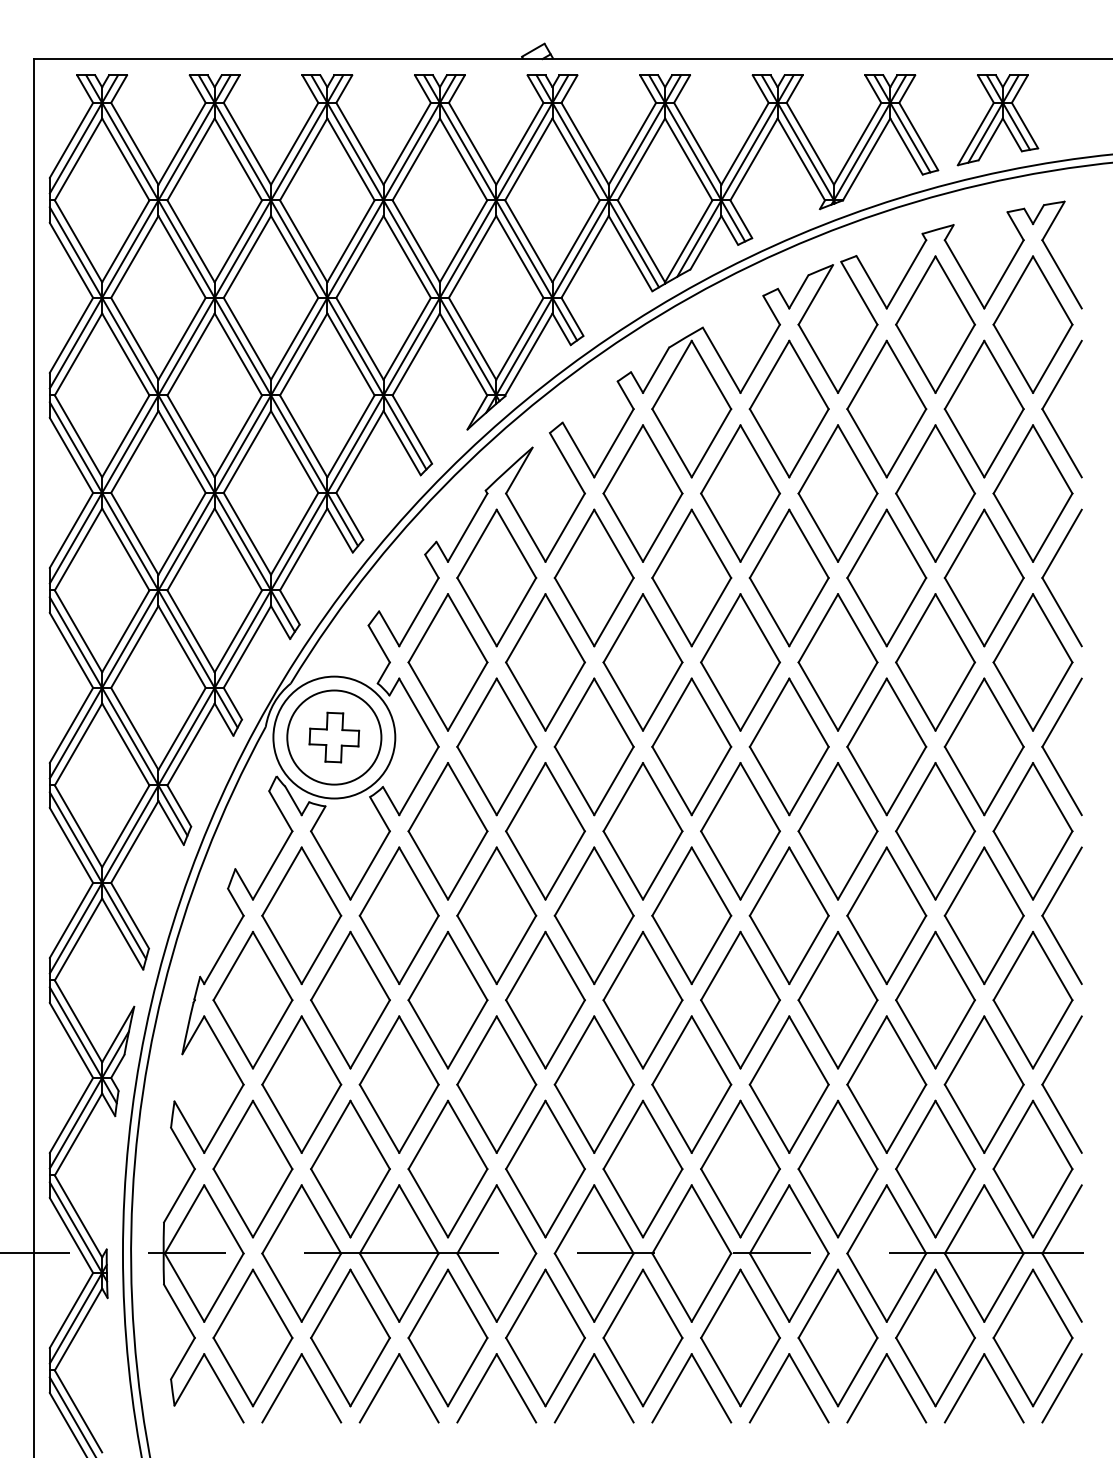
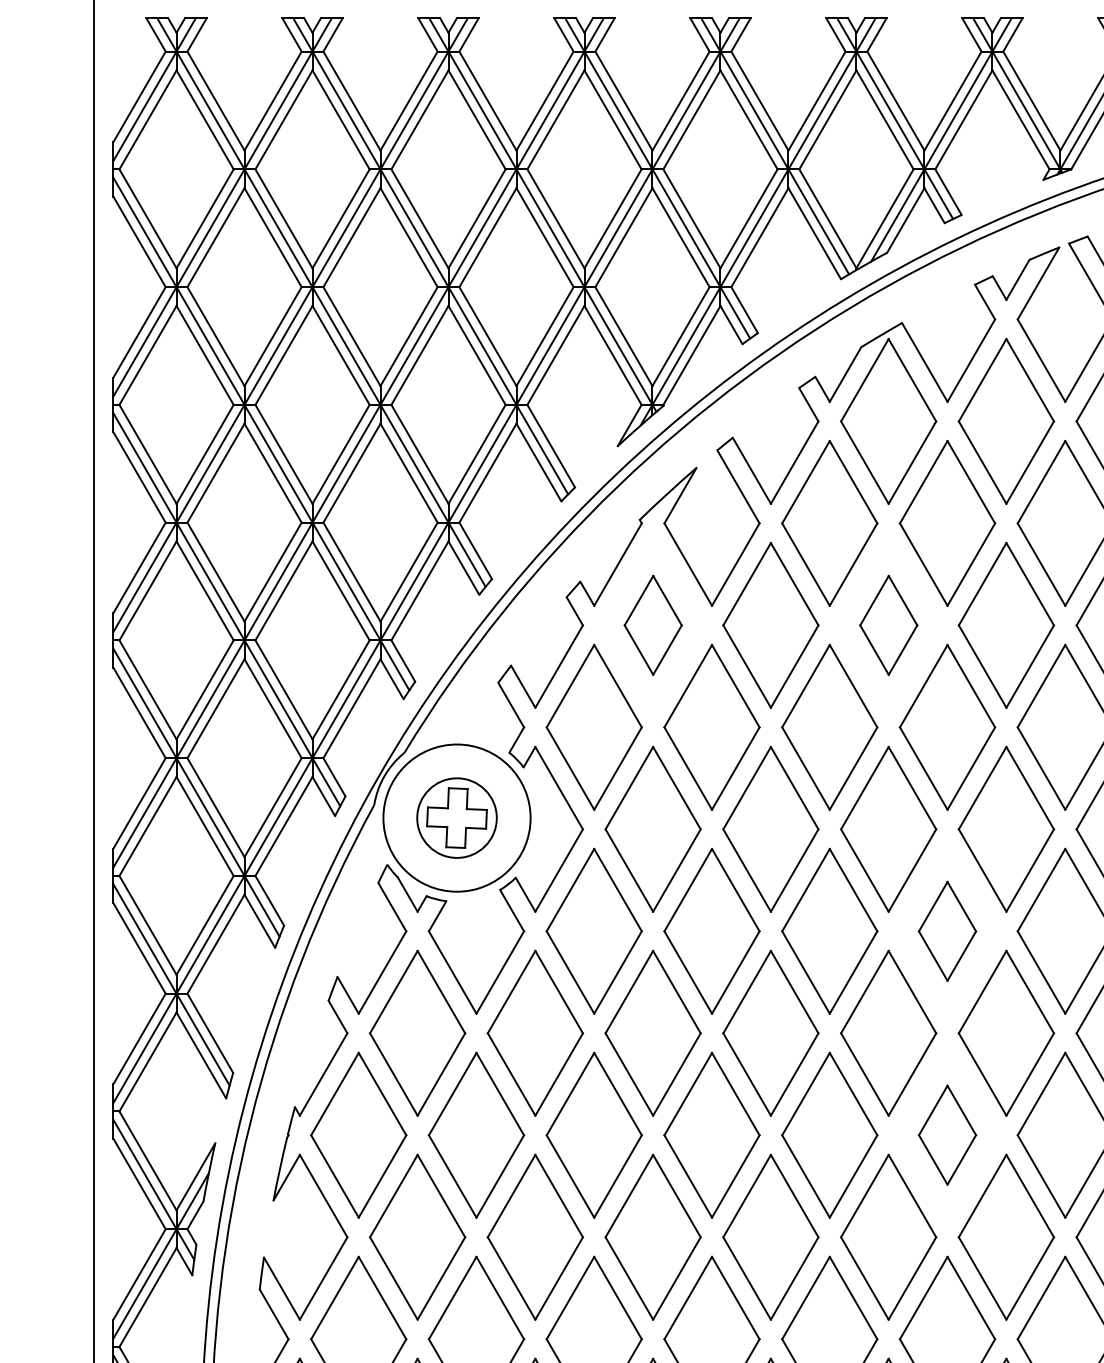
part: (496, 577) -> (652, 624), size x0.6
part: (691, 577) -> (888, 624), size x0.6
circle: (334, 737) -> (457, 818), size x0.7
part: (740, 831) -> (947, 931), size x0.6
part: (740, 999) -> (947, 1134), size x0.6

